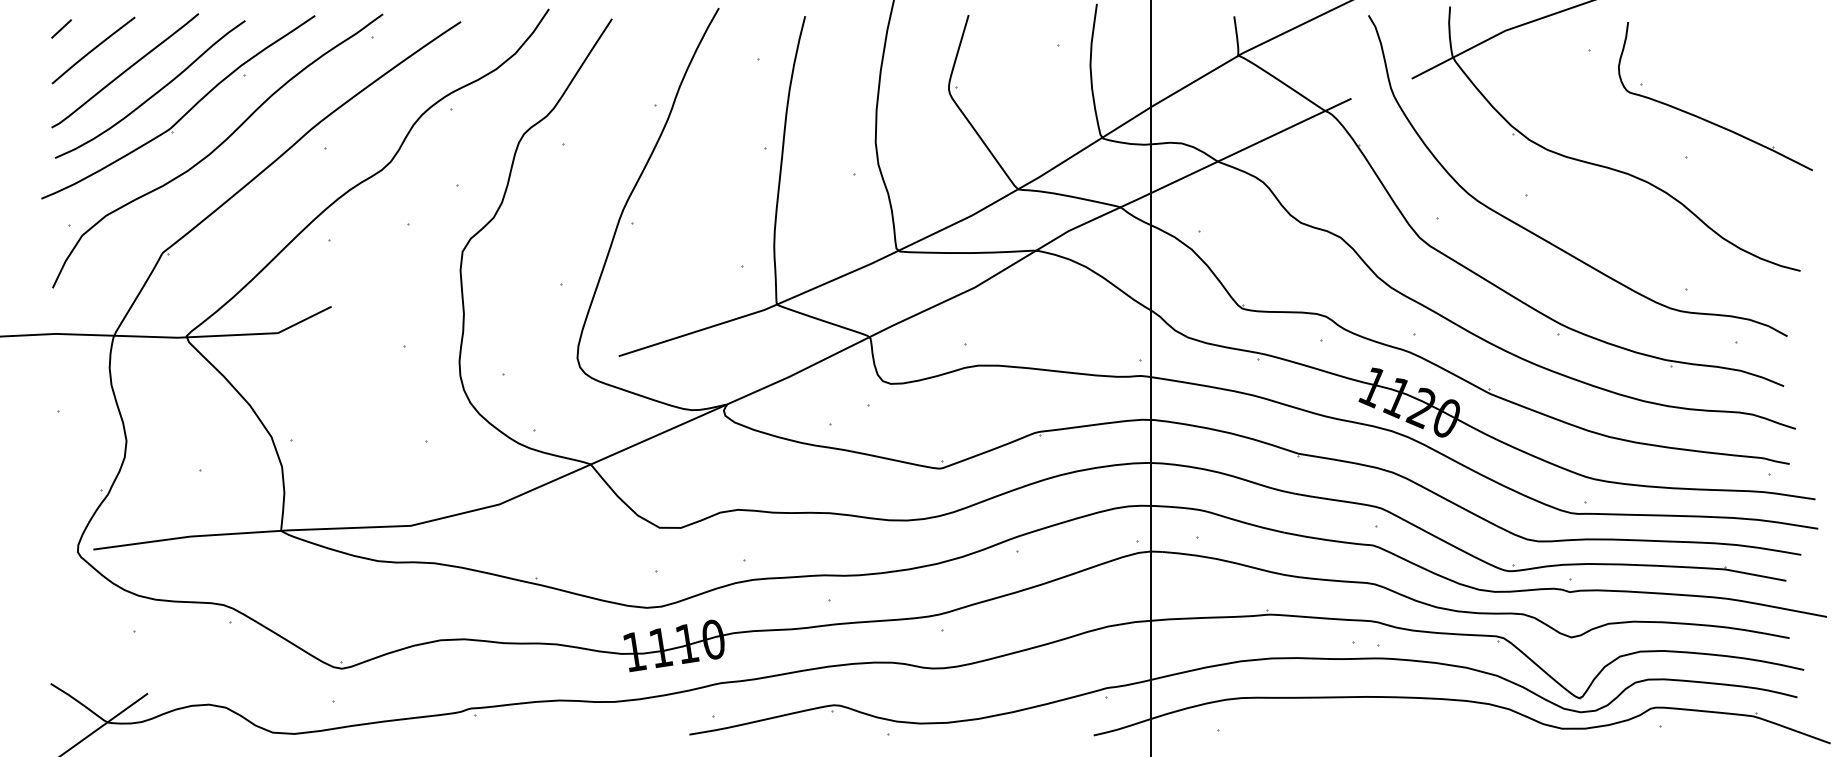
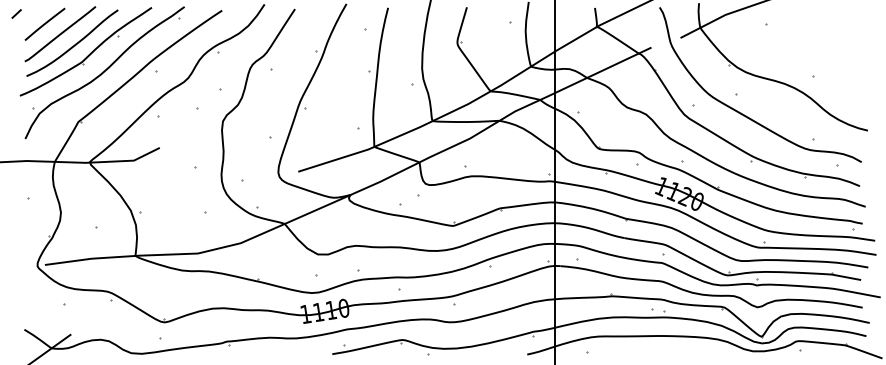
line: (61, 27) -> (16, 13), moved
part: (1704, 117) -> (821, 56), removed

